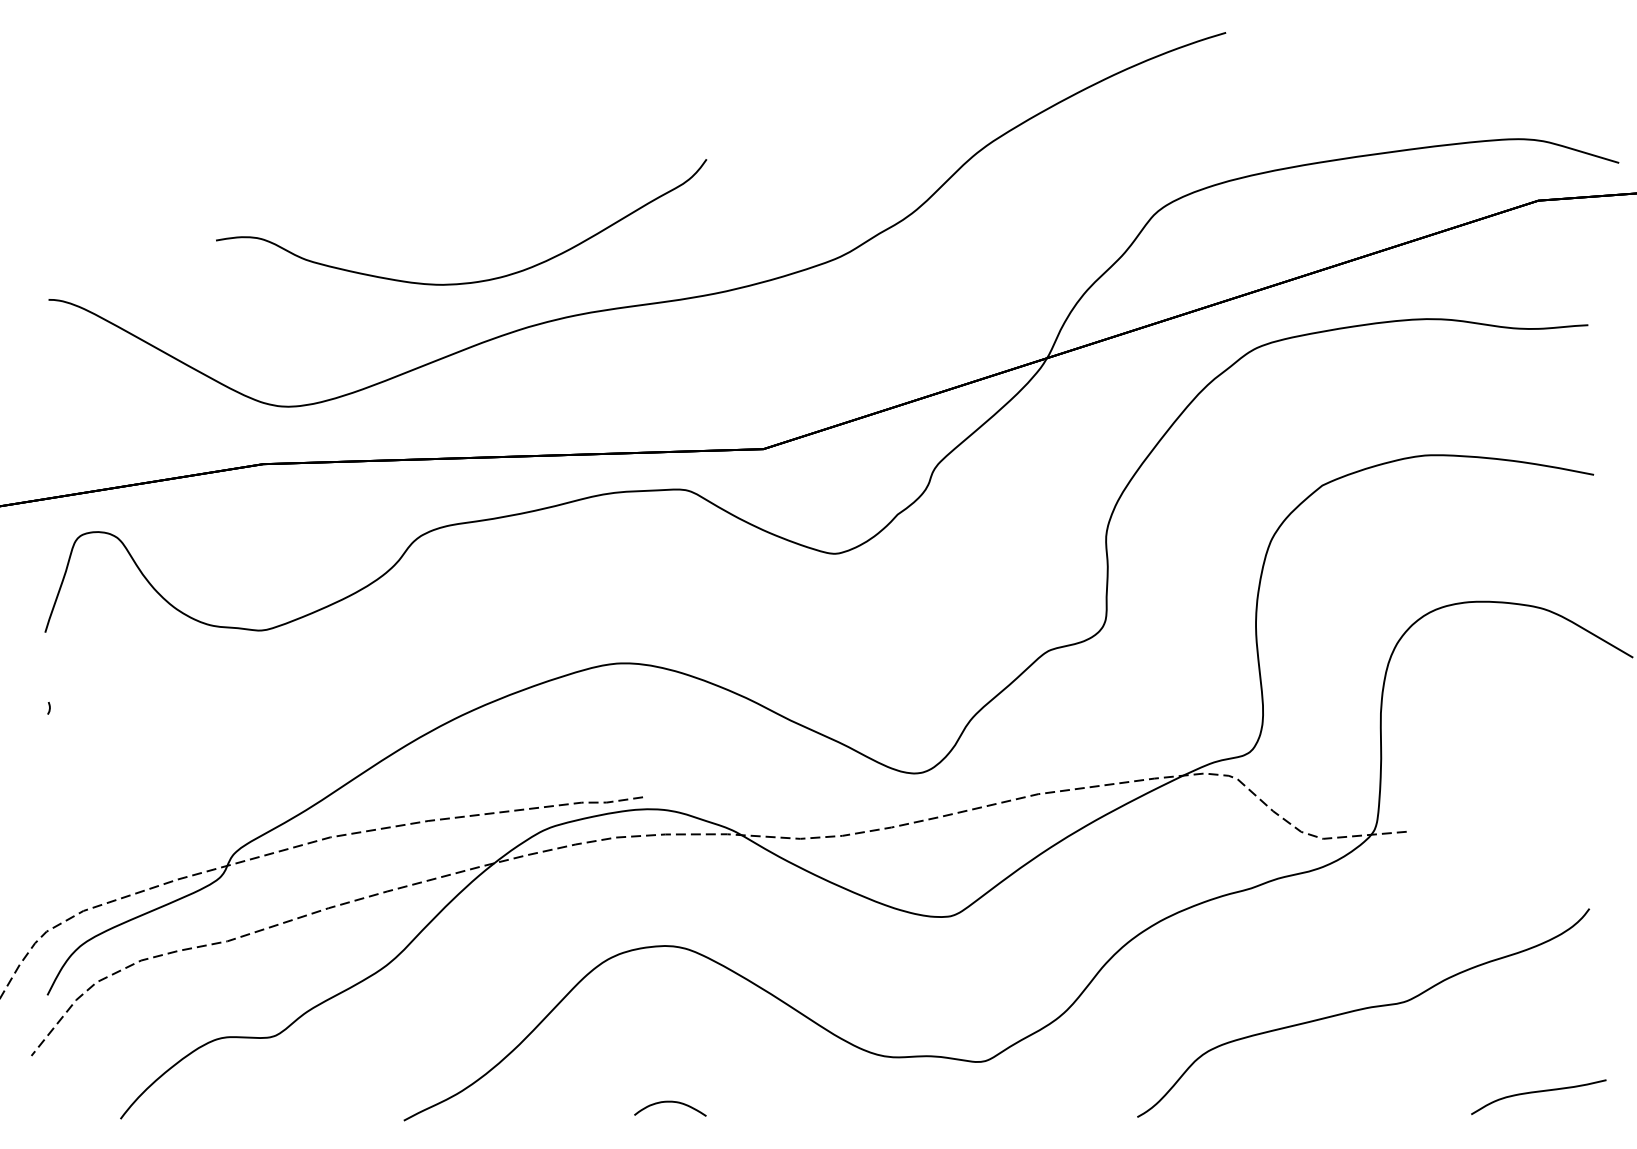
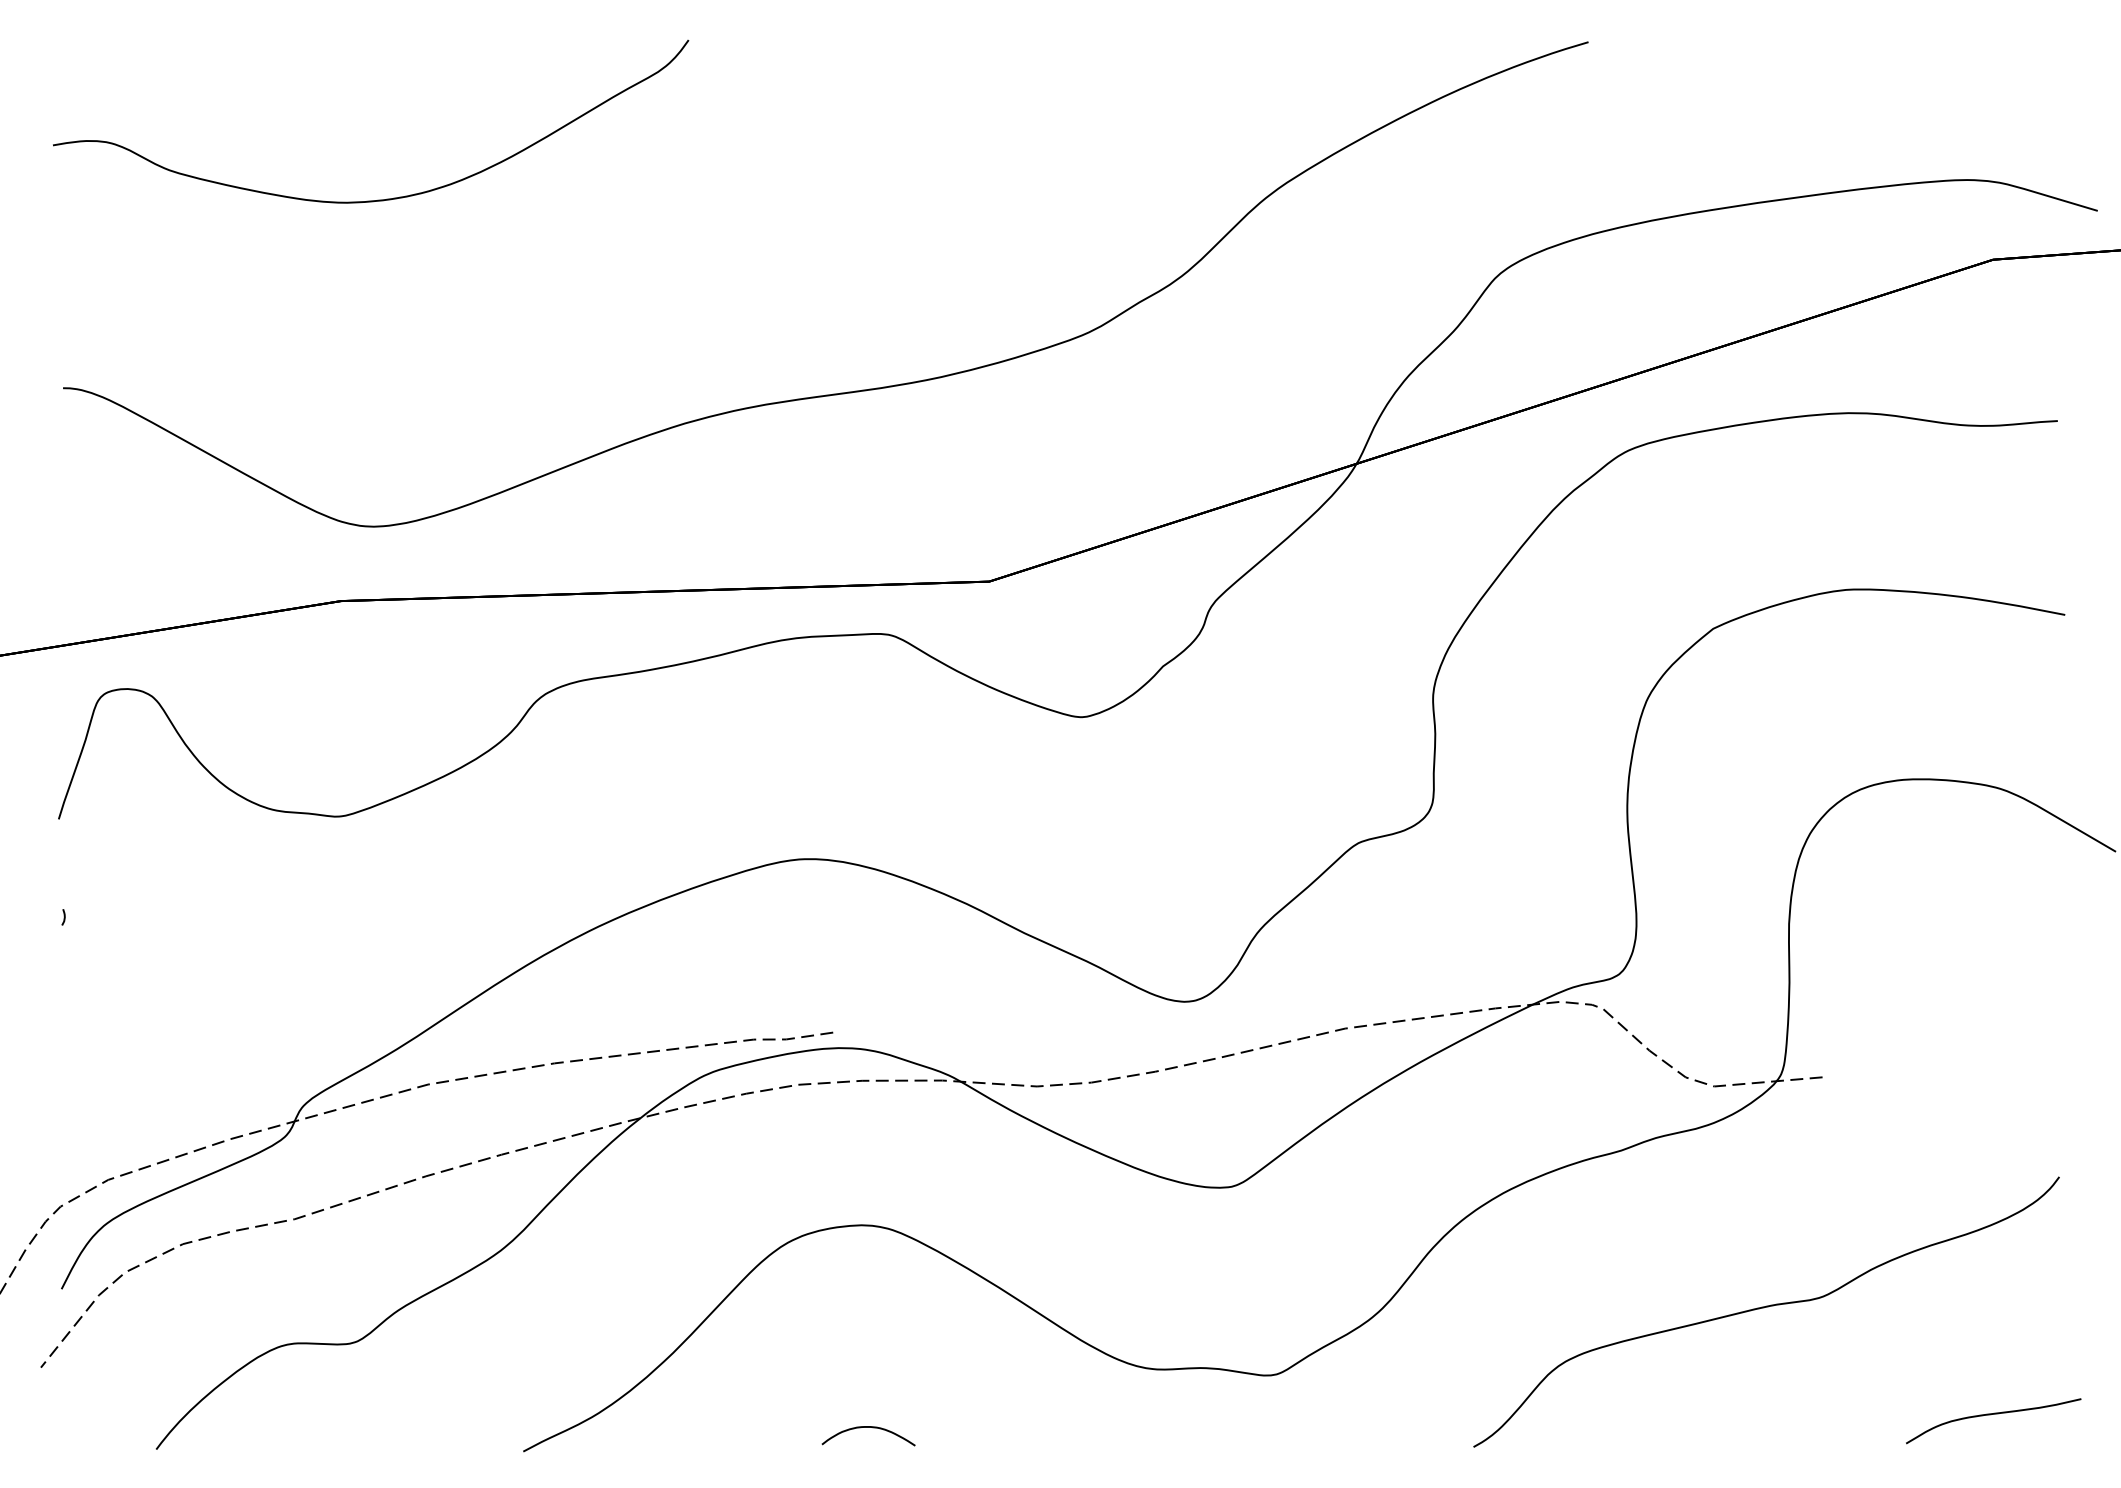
curve: (466, 282) -> (377, 199), moved

